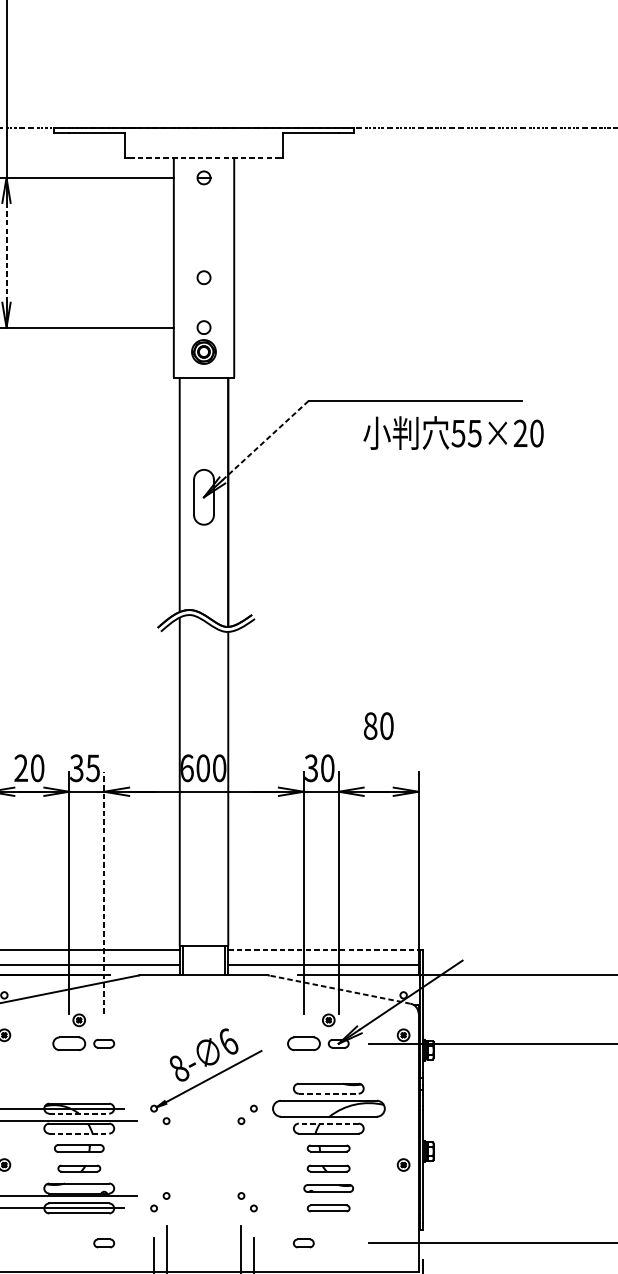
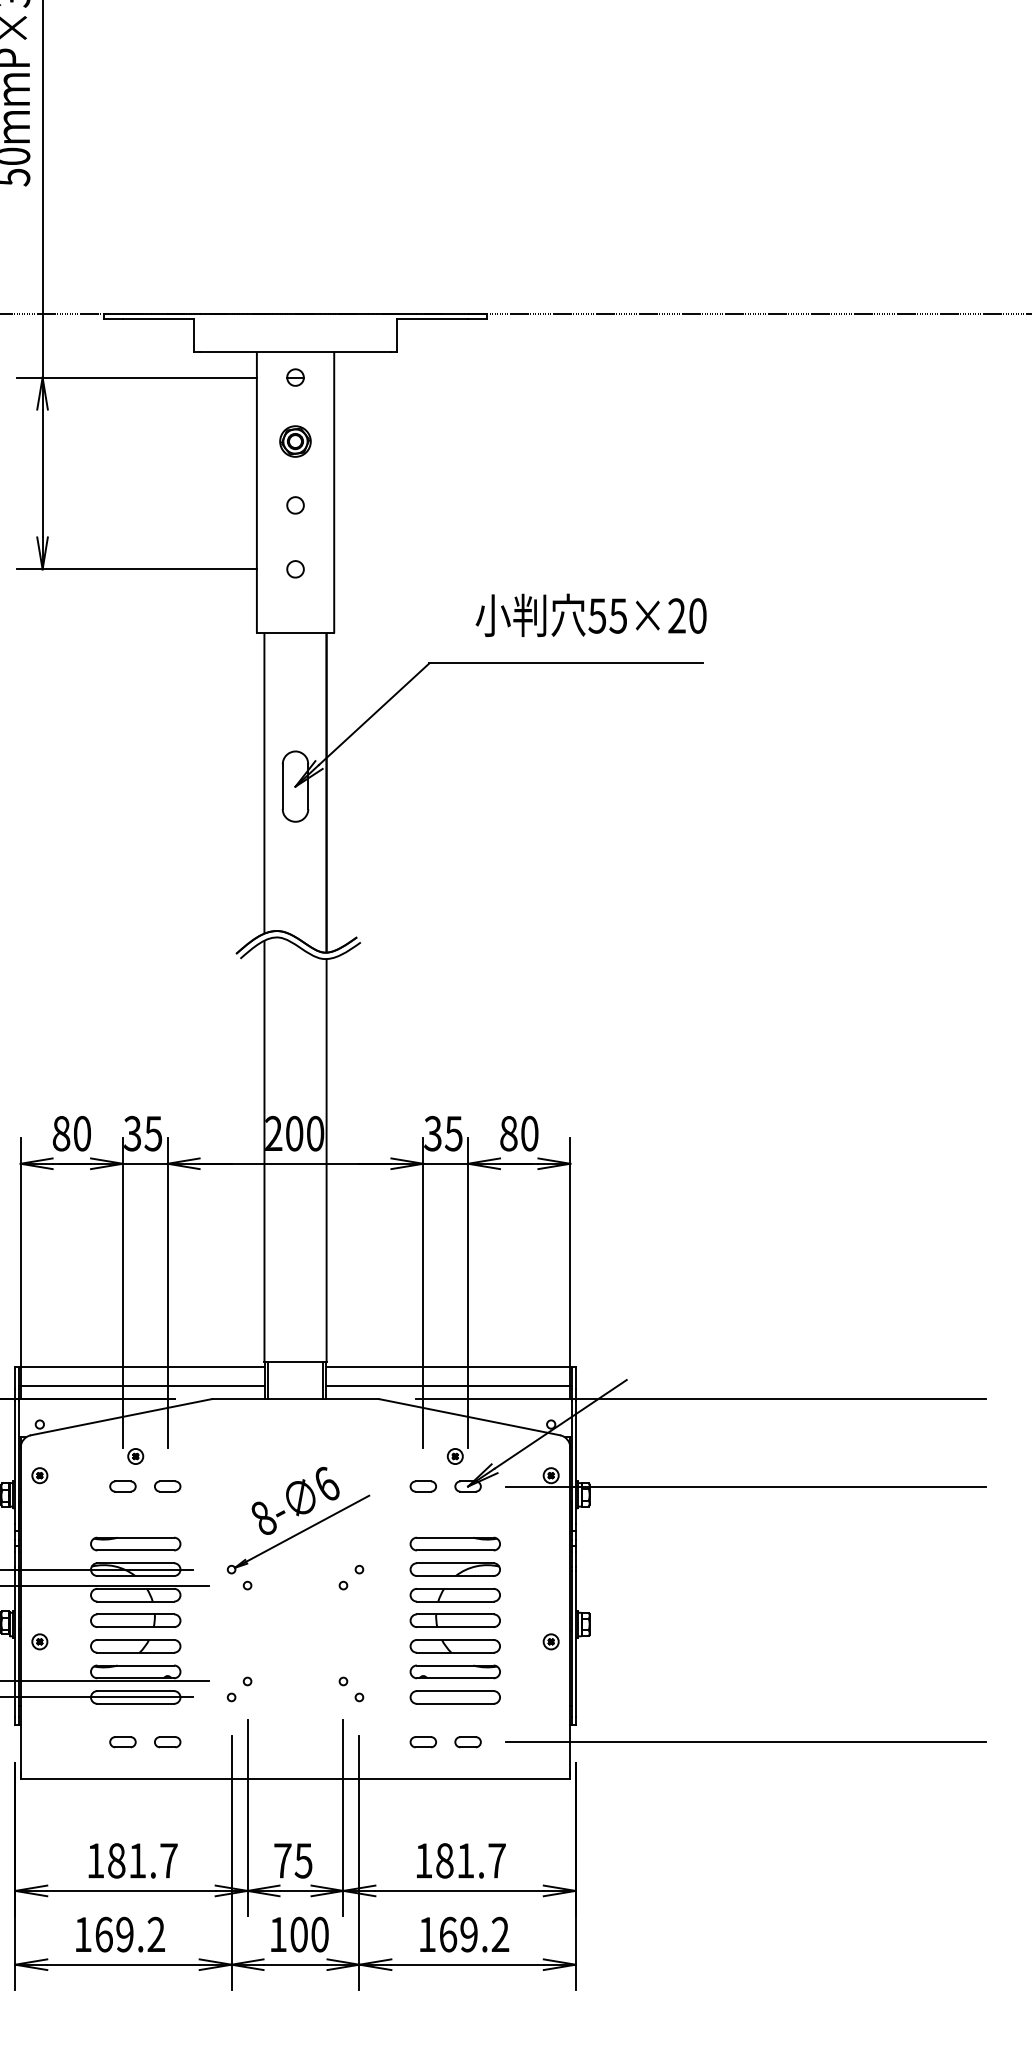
line: (203, 158) -> (295, 352), dashed -> solid
line: (6, 252) -> (42, 473), dashed -> solid
part: (203, 351) -> (295, 441), moved
text: (453, 432) -> (590, 614), moved
line: (265, 440) -> (374, 713), dashed -> solid
text: (378, 725) -> (519, 1133), moved
text: (21, 768) -> (61, 1133), 20 -> 80
text: (186, 768) -> (273, 1133), 600 -> 200
text: (327, 768) -> (453, 1133), 30 -> 35
line: (104, 893) -> (167, 1293), dashed -> solid
line: (324, 950) -> (449, 1367), dashed -> solid
line: (339, 989) -> (469, 1417), dashed -> solid
part: (68, 1043) -> (122, 1486), size x0.62
part: (303, 1043) -> (422, 1486), size x0.62
part: (79, 1088) -> (135, 1543), added
line: (328, 1093) -> (455, 1550), dashed -> solid
part: (328, 1108) -> (454, 1569), size x0.62
line: (79, 1114) -> (136, 1576), dashed -> solid
line: (328, 1123) -> (454, 1588), dashed -> solid
line: (79, 1133) -> (136, 1601), dashed -> solid
part: (79, 1148) -> (135, 1620), size x1.43
part: (328, 1148) -> (454, 1620), size x1.67
part: (79, 1168) -> (135, 1646), size x1.67
part: (328, 1168) -> (454, 1646), size x1.67
part: (328, 1188) -> (454, 1671), size x1.43
part: (328, 1208) -> (454, 1697), size x1.67
part: (68, 1243) -> (122, 1742), added
part: (338, 1243) -> (467, 1742), added

